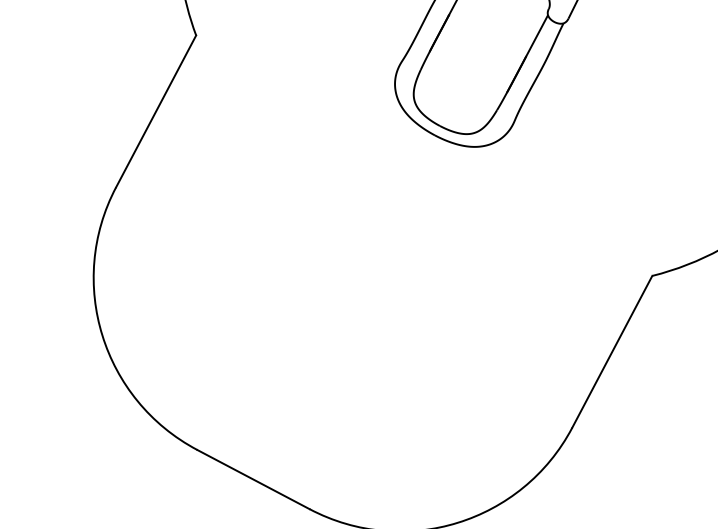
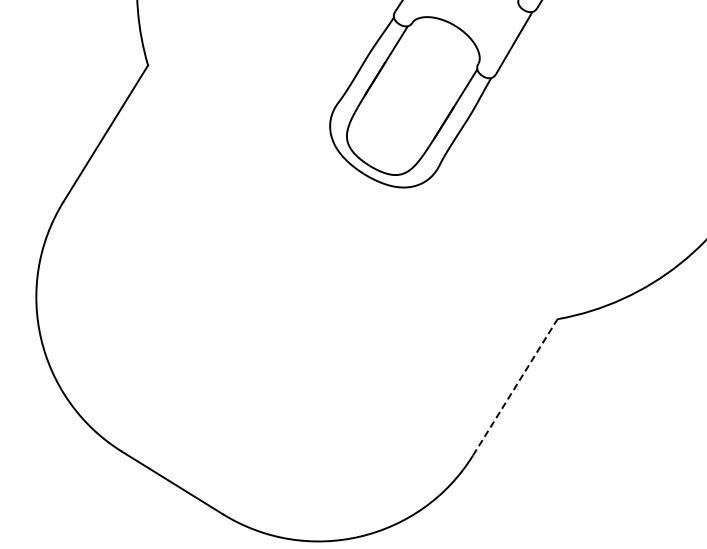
line: (612, 350) -> (515, 386), solid -> dashed

